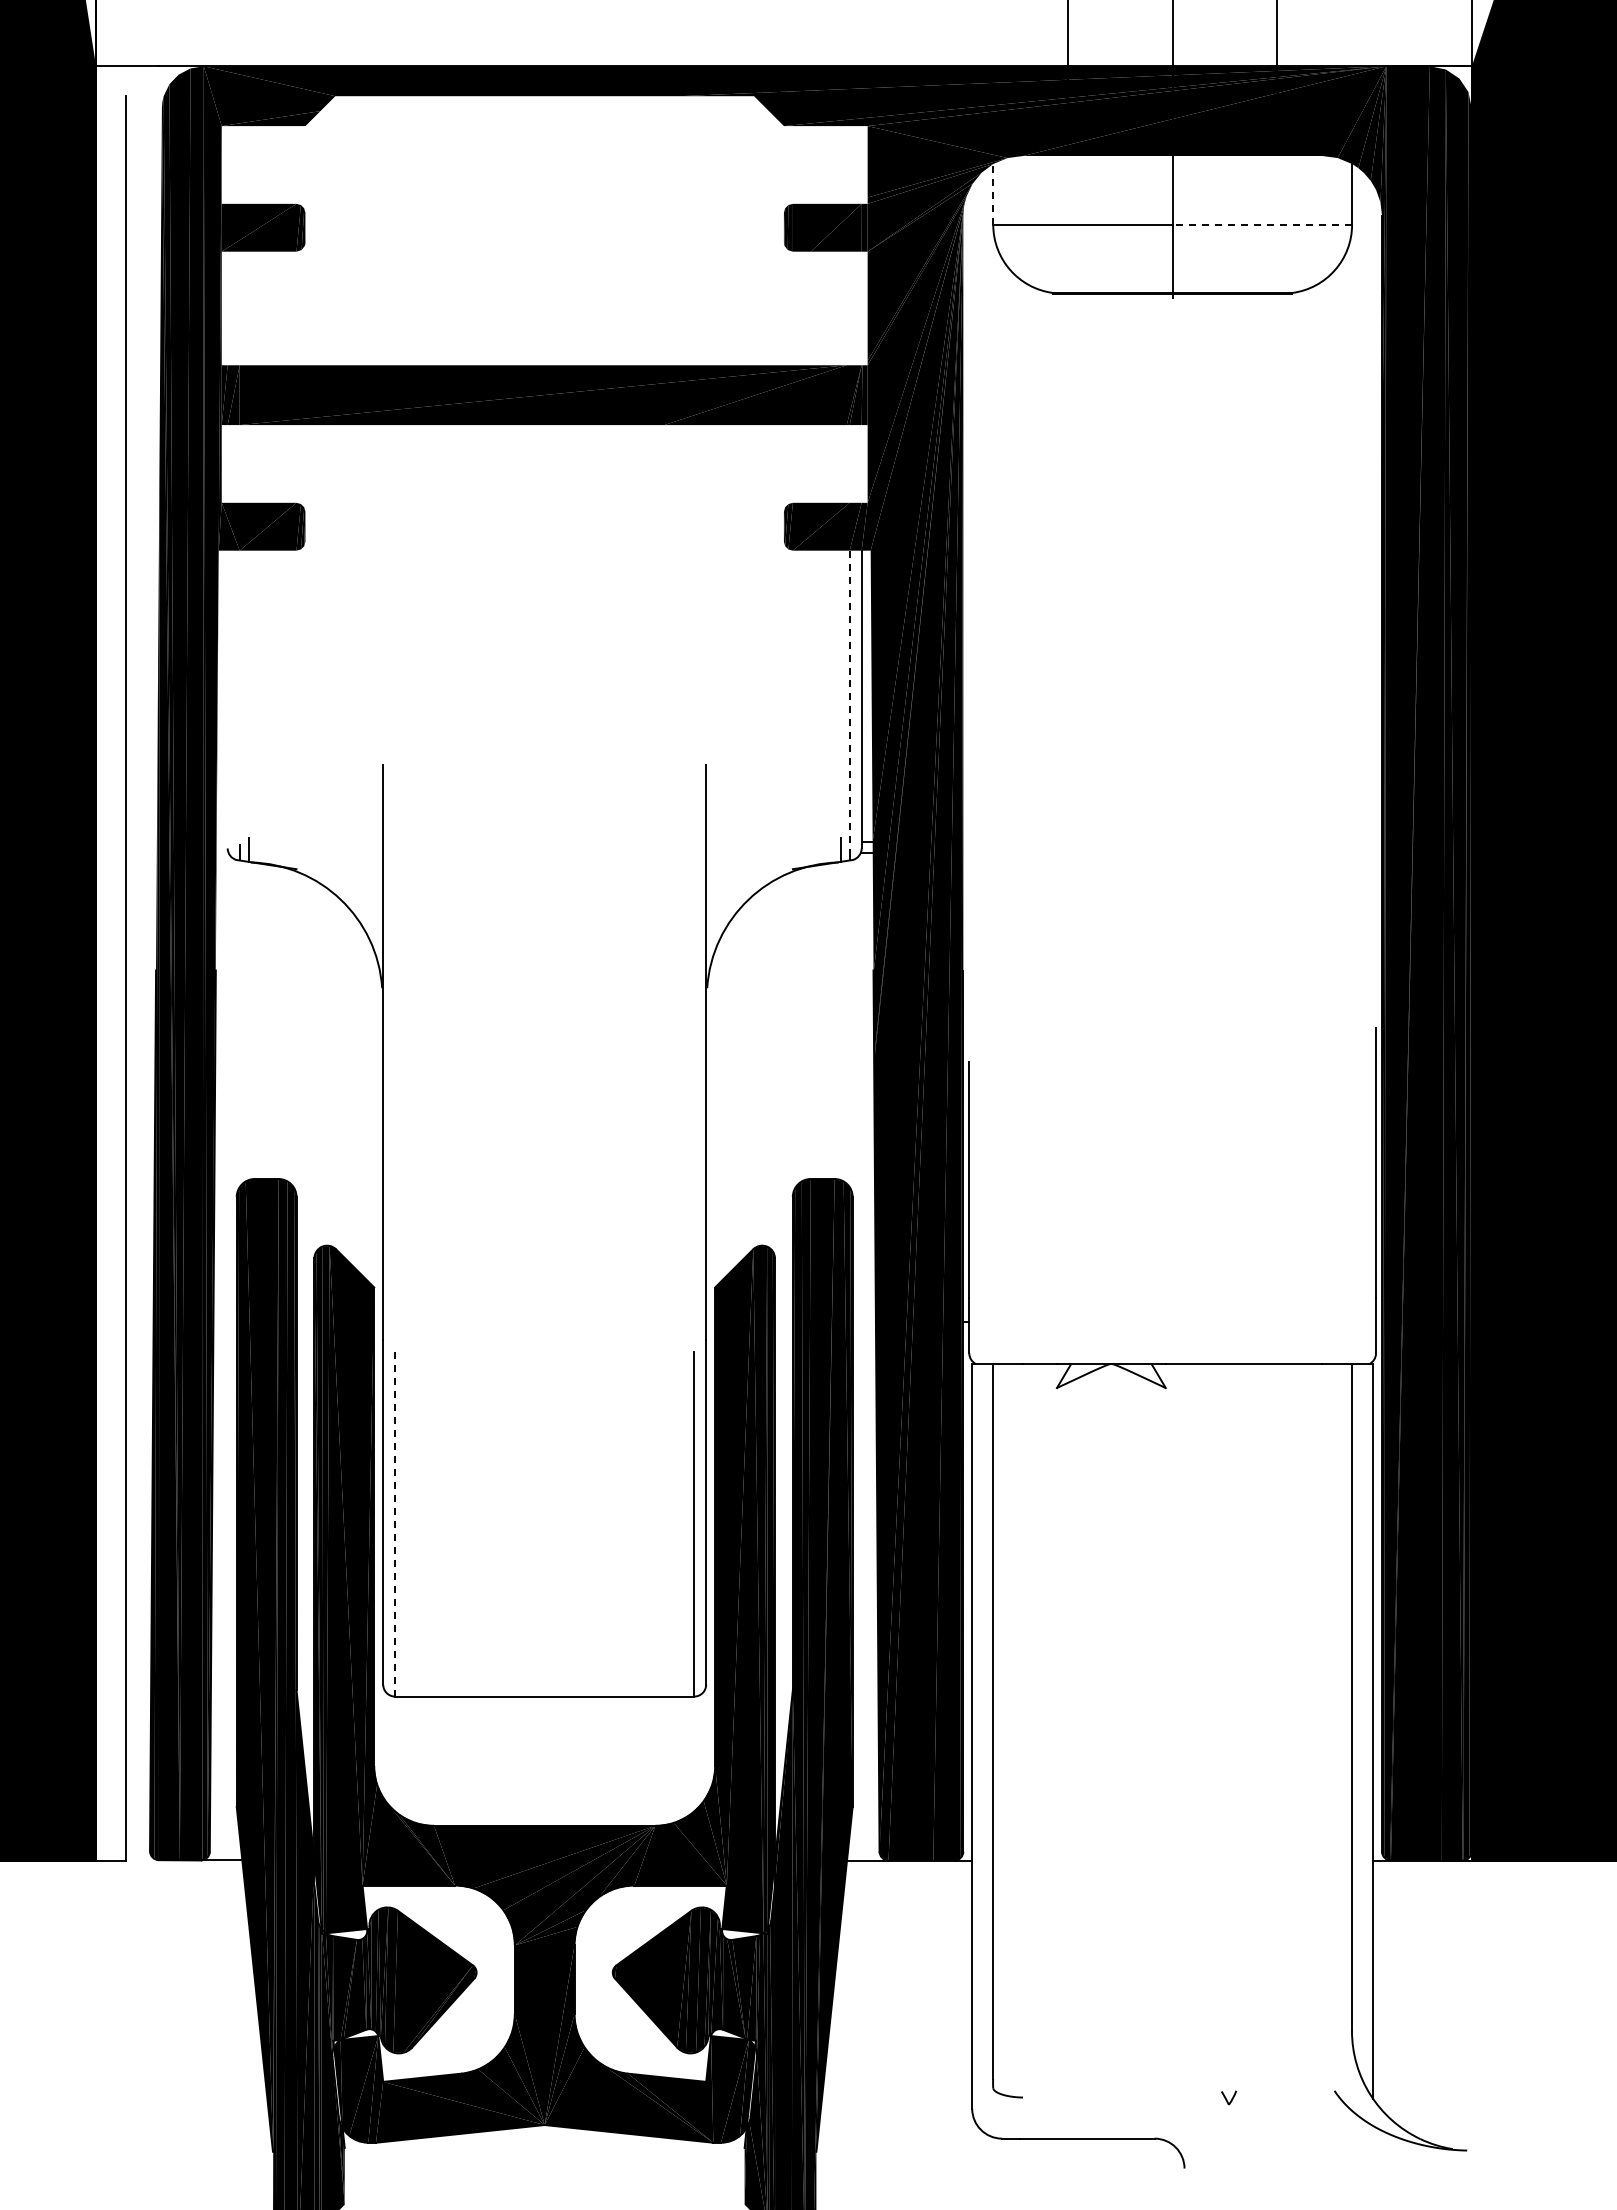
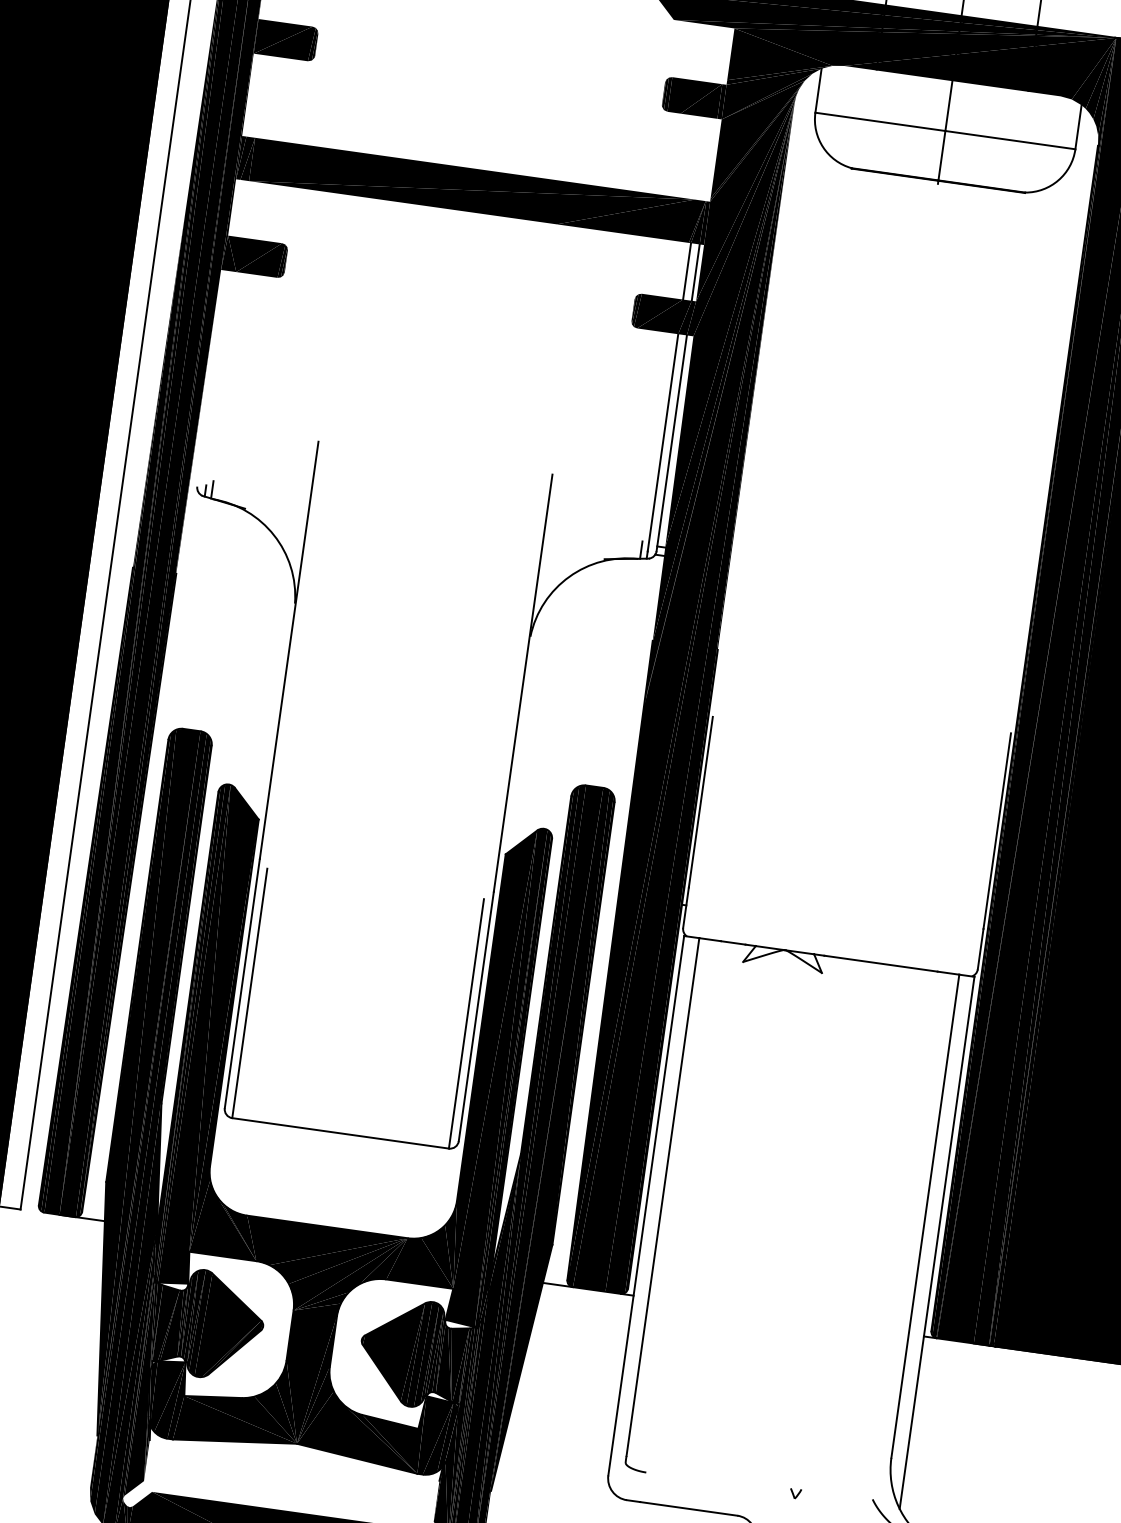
line: (993, 193) -> (818, 90), dashed -> solid
line: (1262, 224) -> (1010, 139), dashed -> solid
line: (849, 463) -> (686, 271), added
line: (861, 463) -> (695, 272), added
line: (849, 700) -> (662, 442), dashed -> solid
line: (395, 1524) -> (250, 993), dashed -> solid

